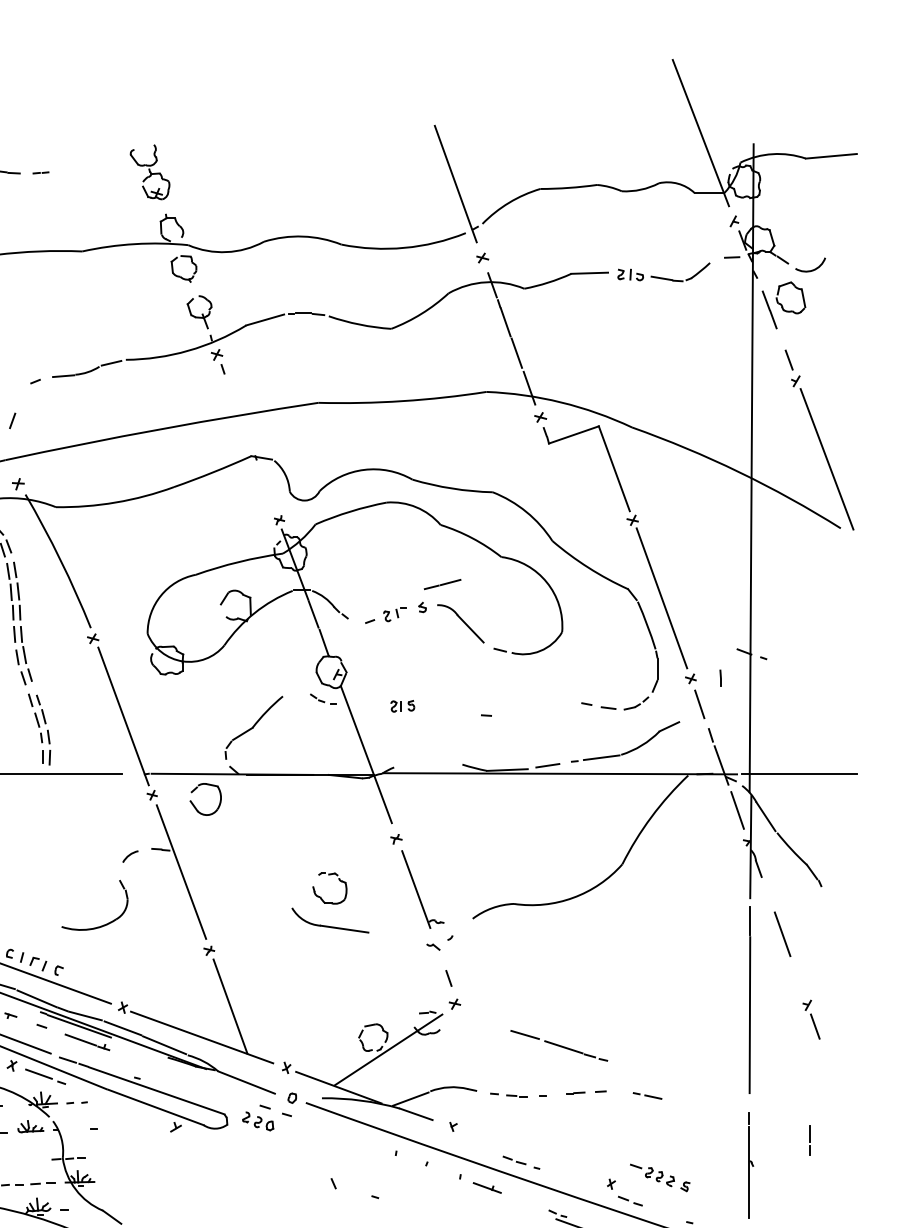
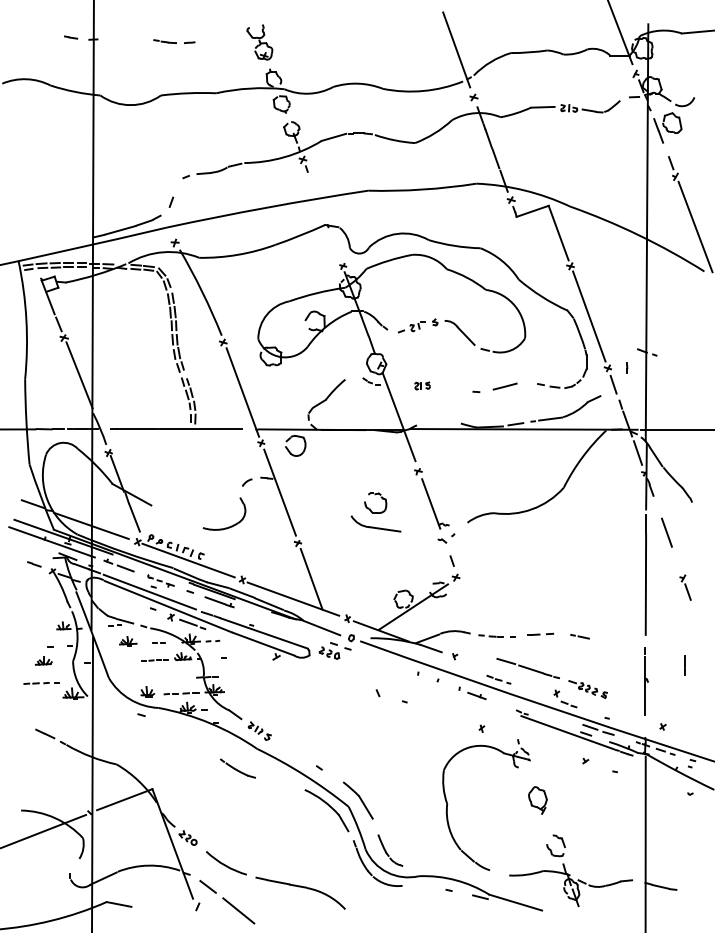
line: (441, 584) -> (504, 386), moved
line: (558, 1045) -> (527, 668), moved

